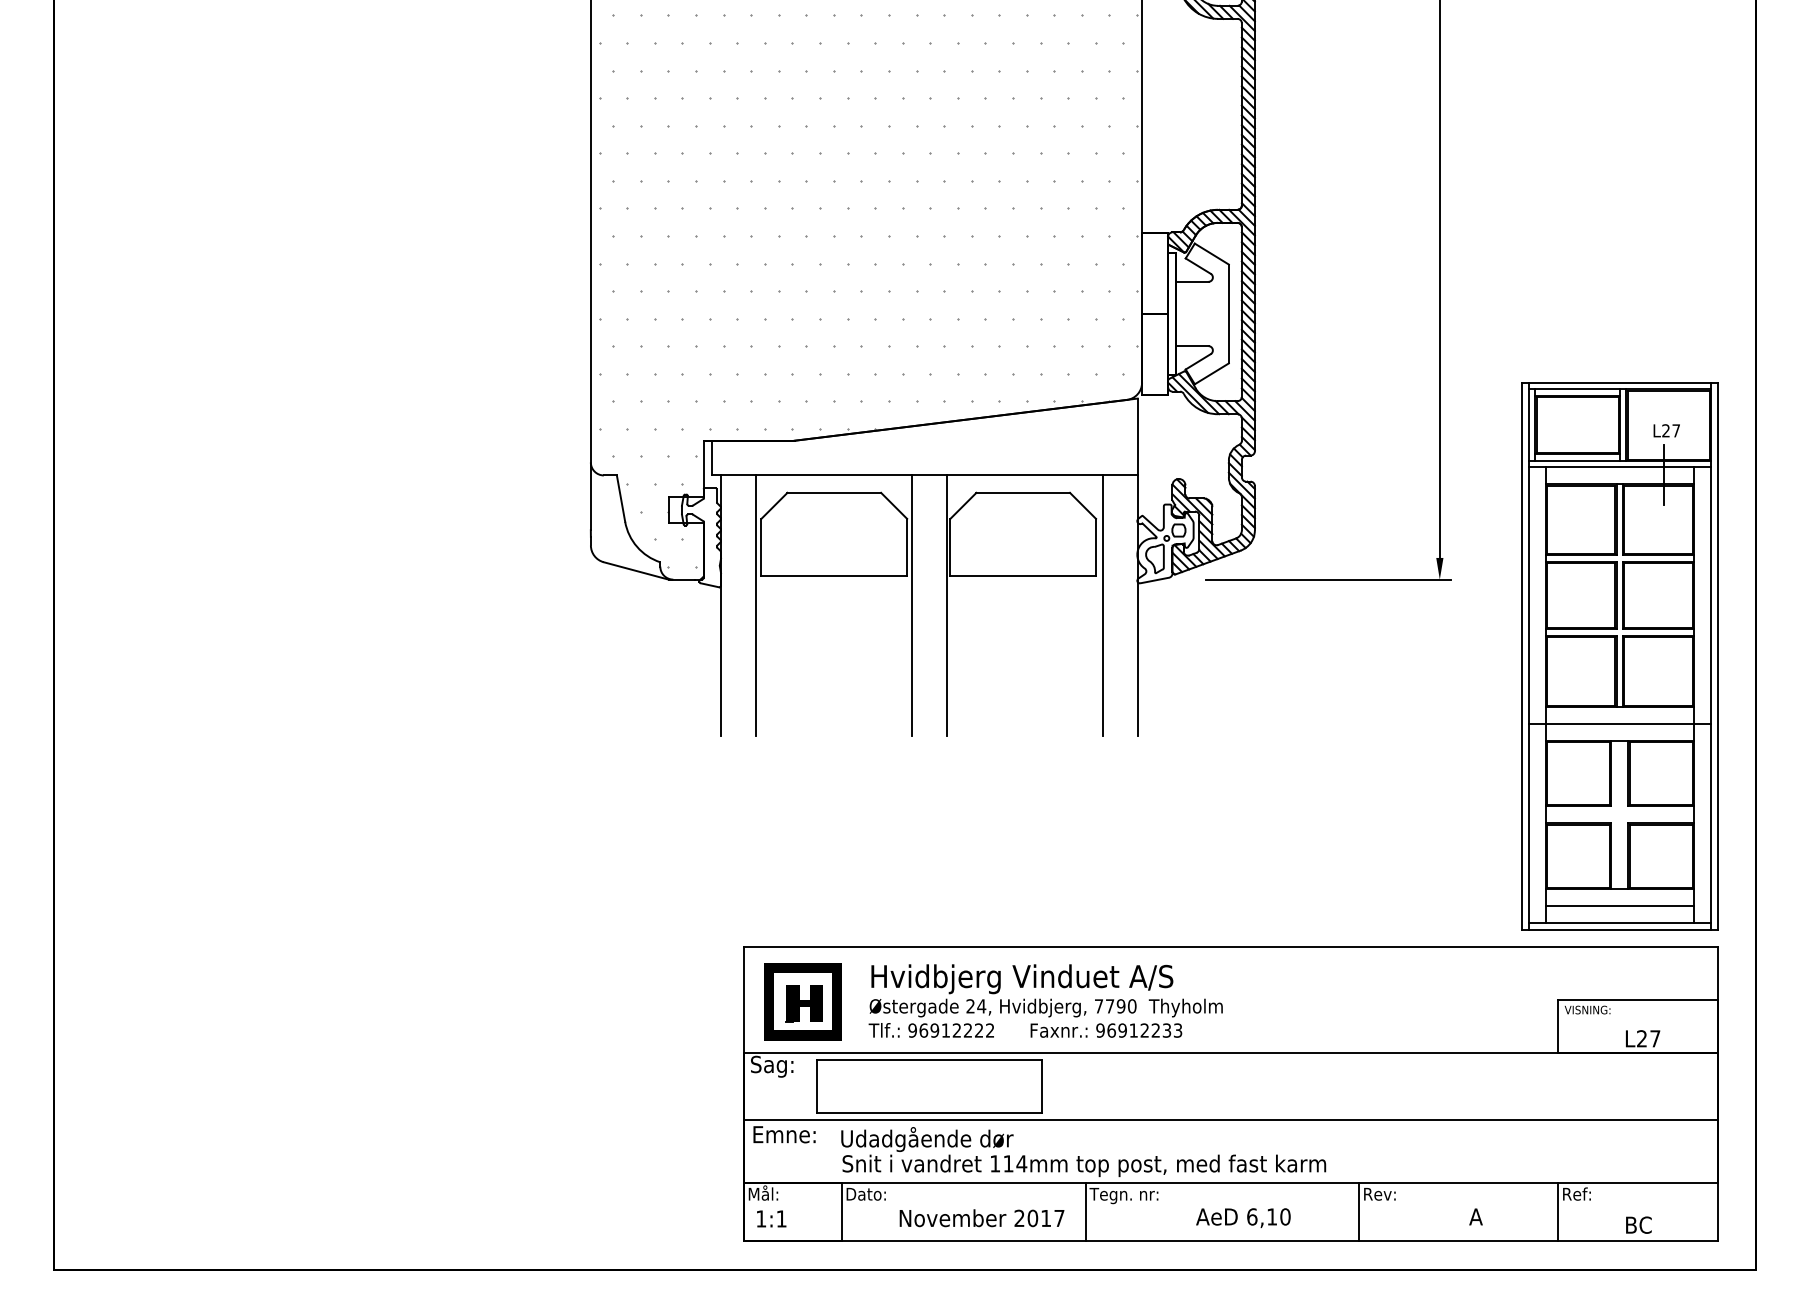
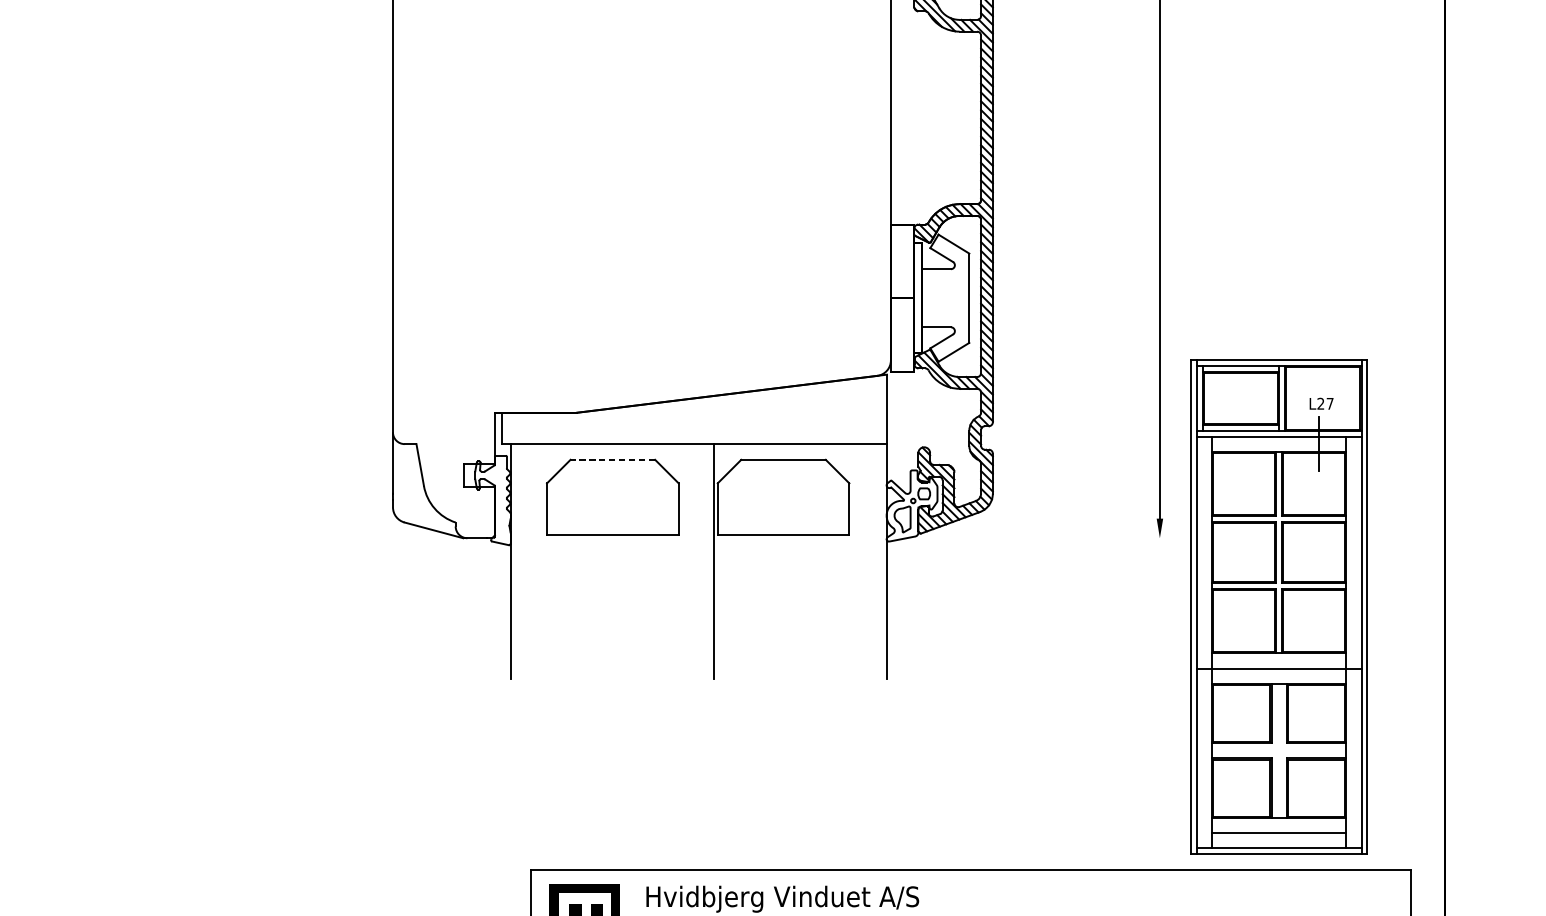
hatch: (867, 290) -> (642, 277), removed
line: (834, 492) -> (613, 459), solid -> dashed
line: (1328, 579) -> (1059, 538), removed
line: (755, 605) -> (541, 561), removed
line: (912, 605) -> (683, 561), removed
line: (1103, 605) -> (856, 561), removed
part: (1619, 656) -> (1278, 607), moved

